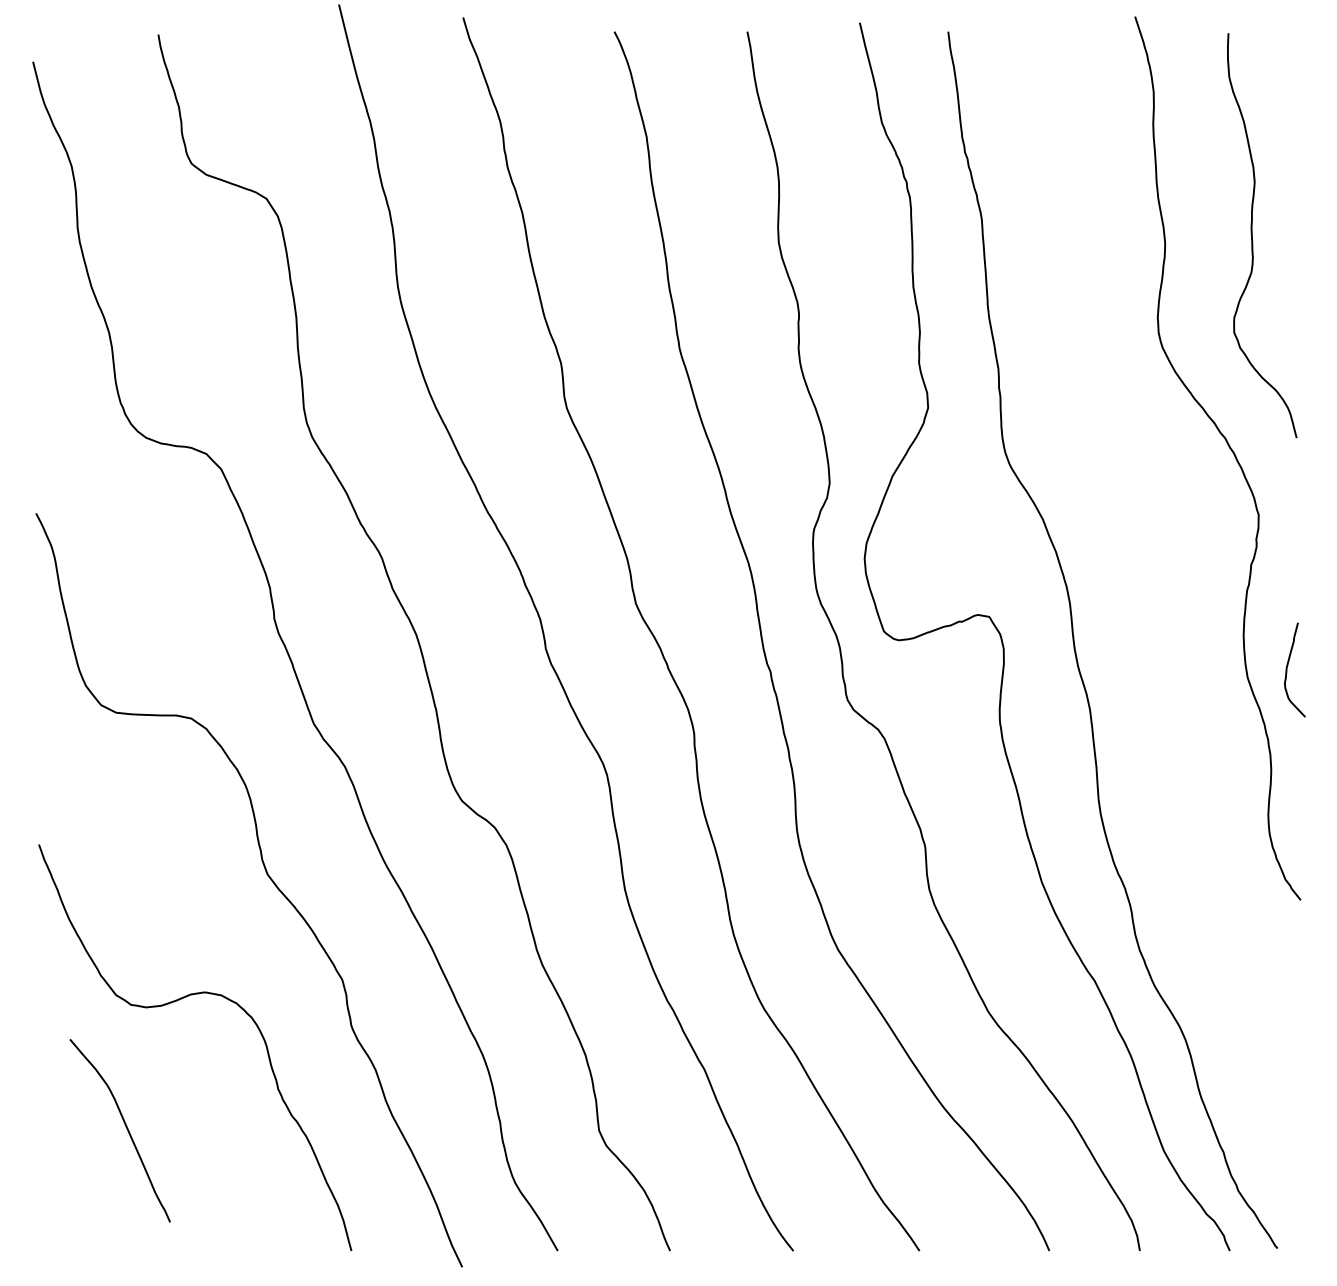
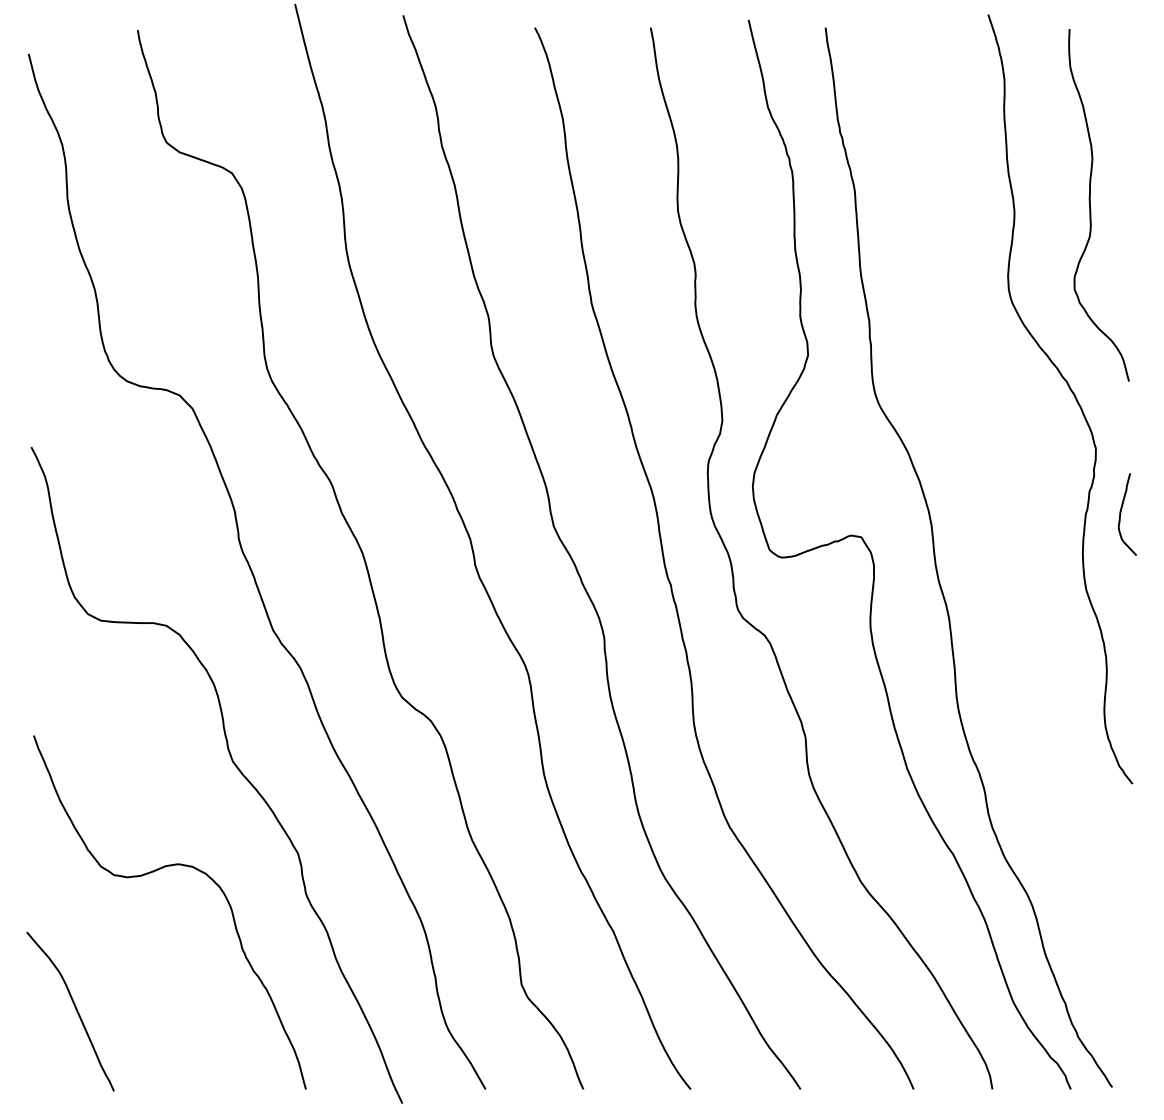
curve: (1288, 669) -> (1121, 514), moved
curve: (125, 1128) -> (75, 1009), moved

